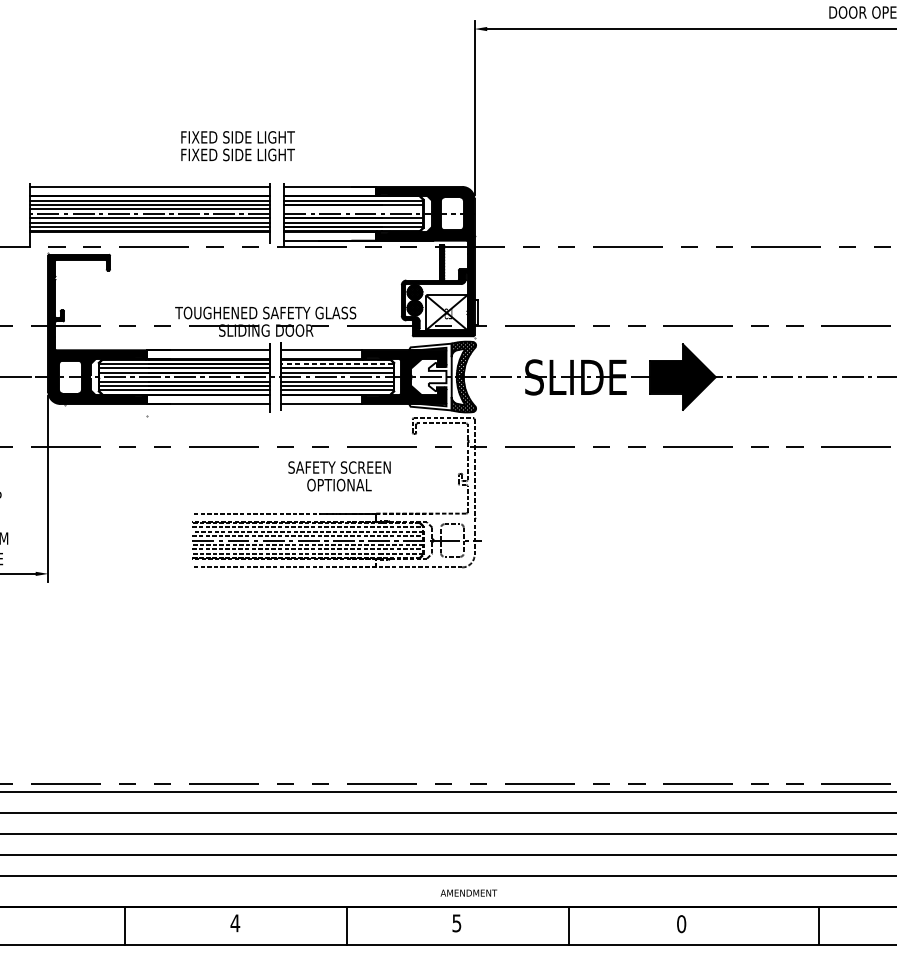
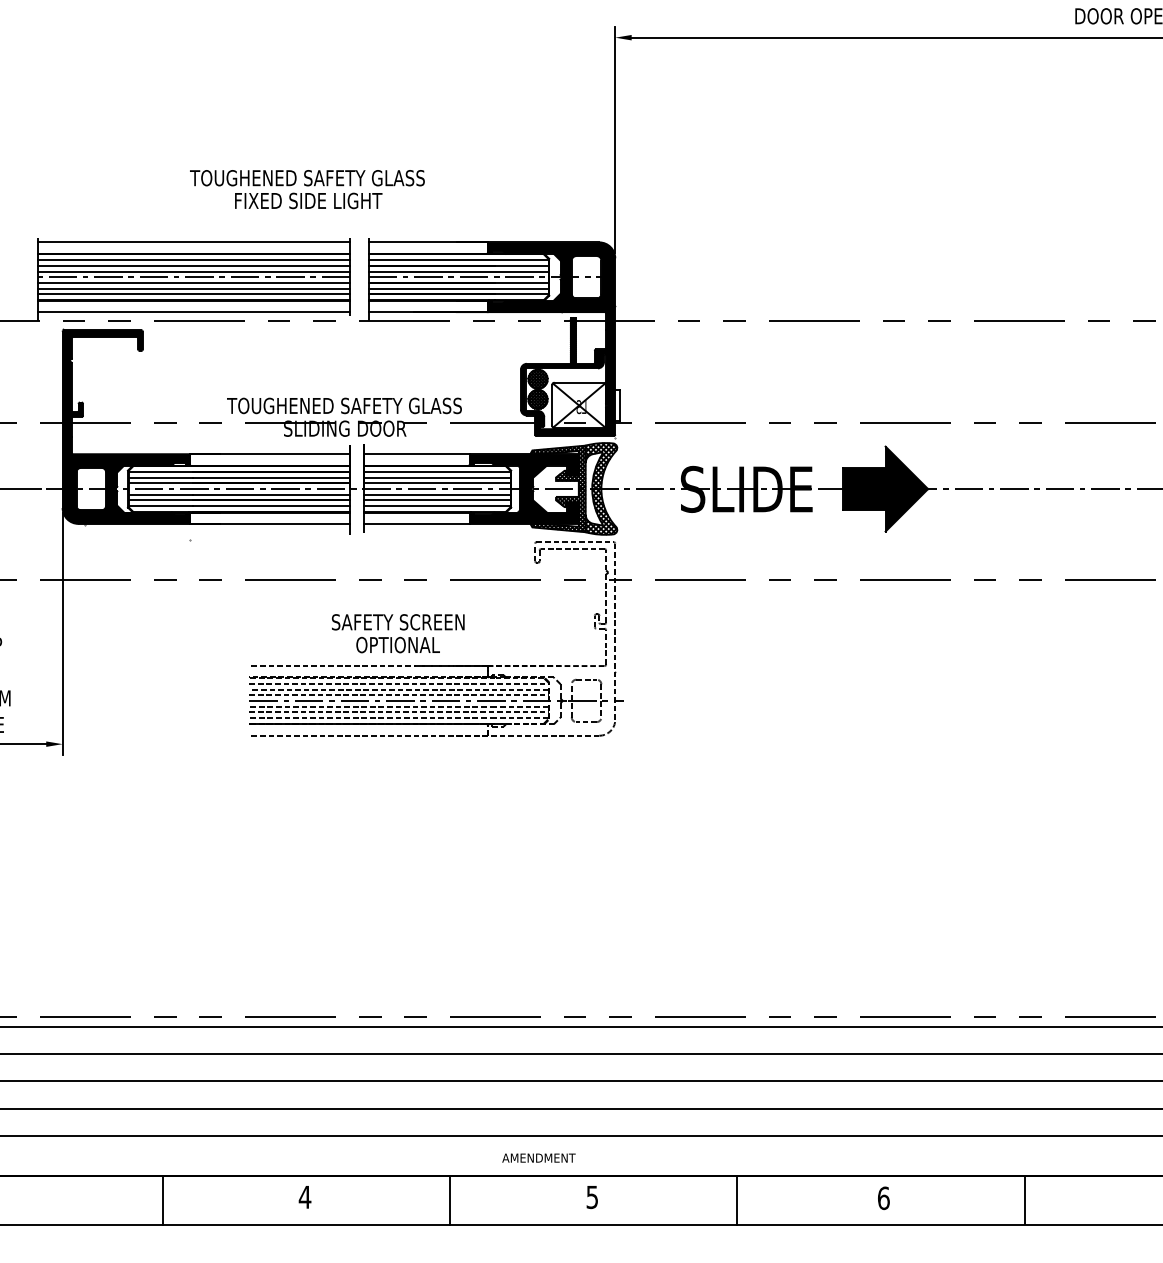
text: (237, 137) -> (307, 178), FIXED SIDE LIGHT -> TOUGHENED SAFETY GLASS
line: (353, 209) -> (458, 271), added
line: (150, 240) -> (194, 312), added
line: (336, 363) -> (436, 471), dashed -> solid
hatch: (429, 376) -> (557, 488), added
text: (339, 476) -> (398, 633), moved
text: (468, 892) -> (538, 1157), moved
text: (681, 923) -> (883, 1197), 0 -> 6
line: (819, 925) -> (1025, 1199), moved

